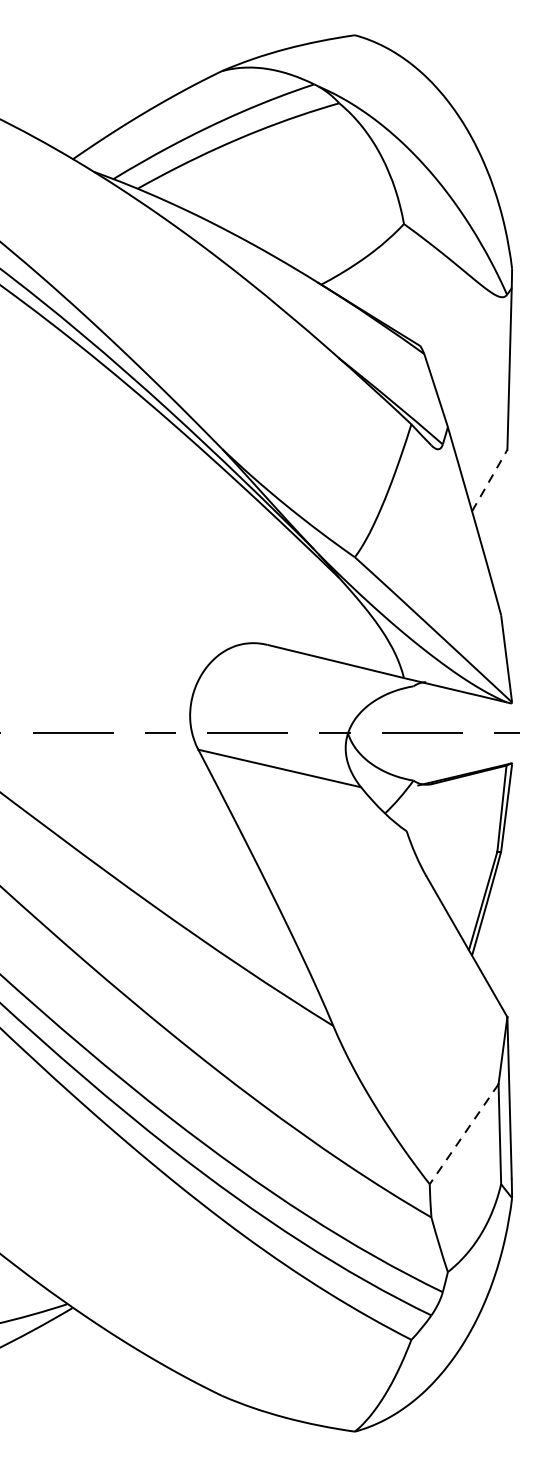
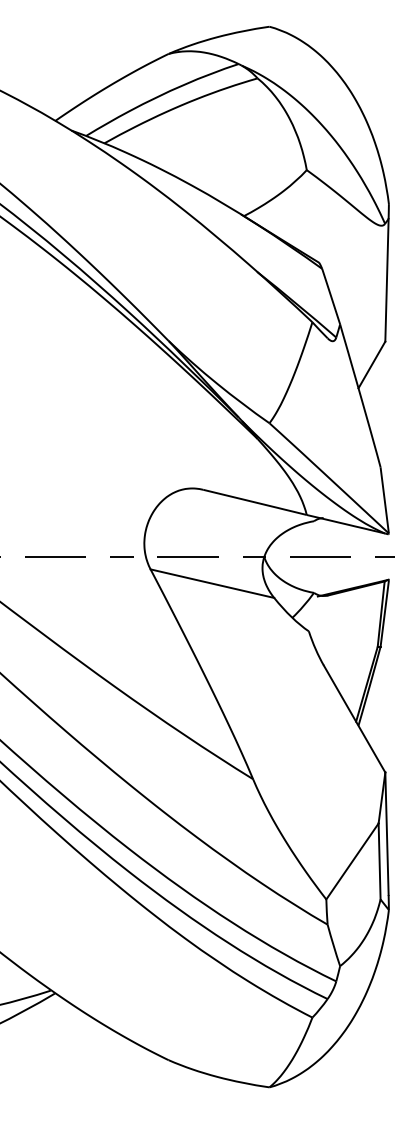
line: (489, 479) -> (371, 364), dashed -> solid
line: (464, 1134) -> (352, 861), dashed -> solid

